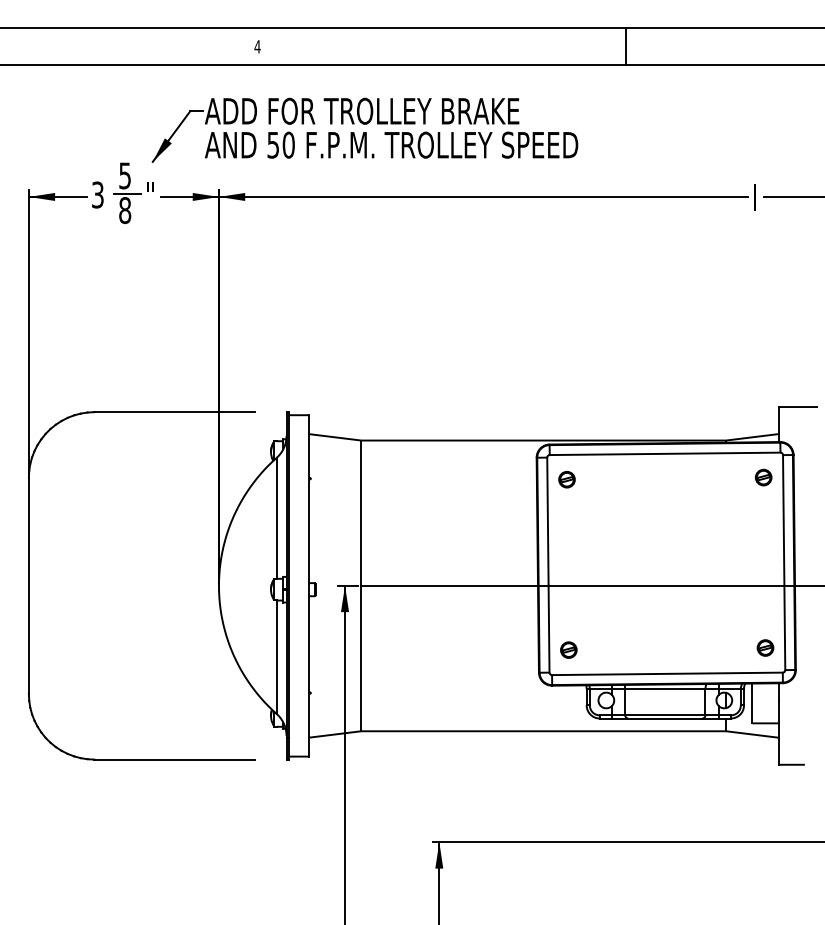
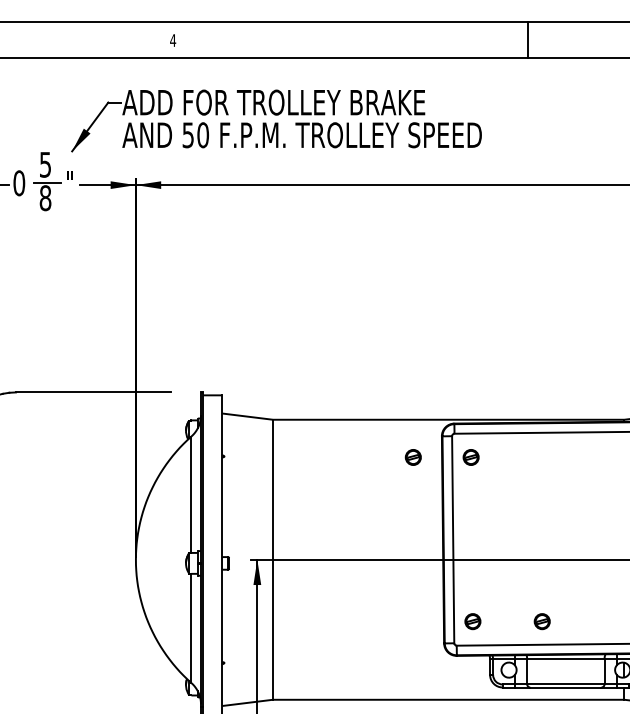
text: (97, 194) -> (18, 182), 3 -> 0
part: (506, 479) -> (412, 457), added
part: (640, 649) -> (541, 621), added

